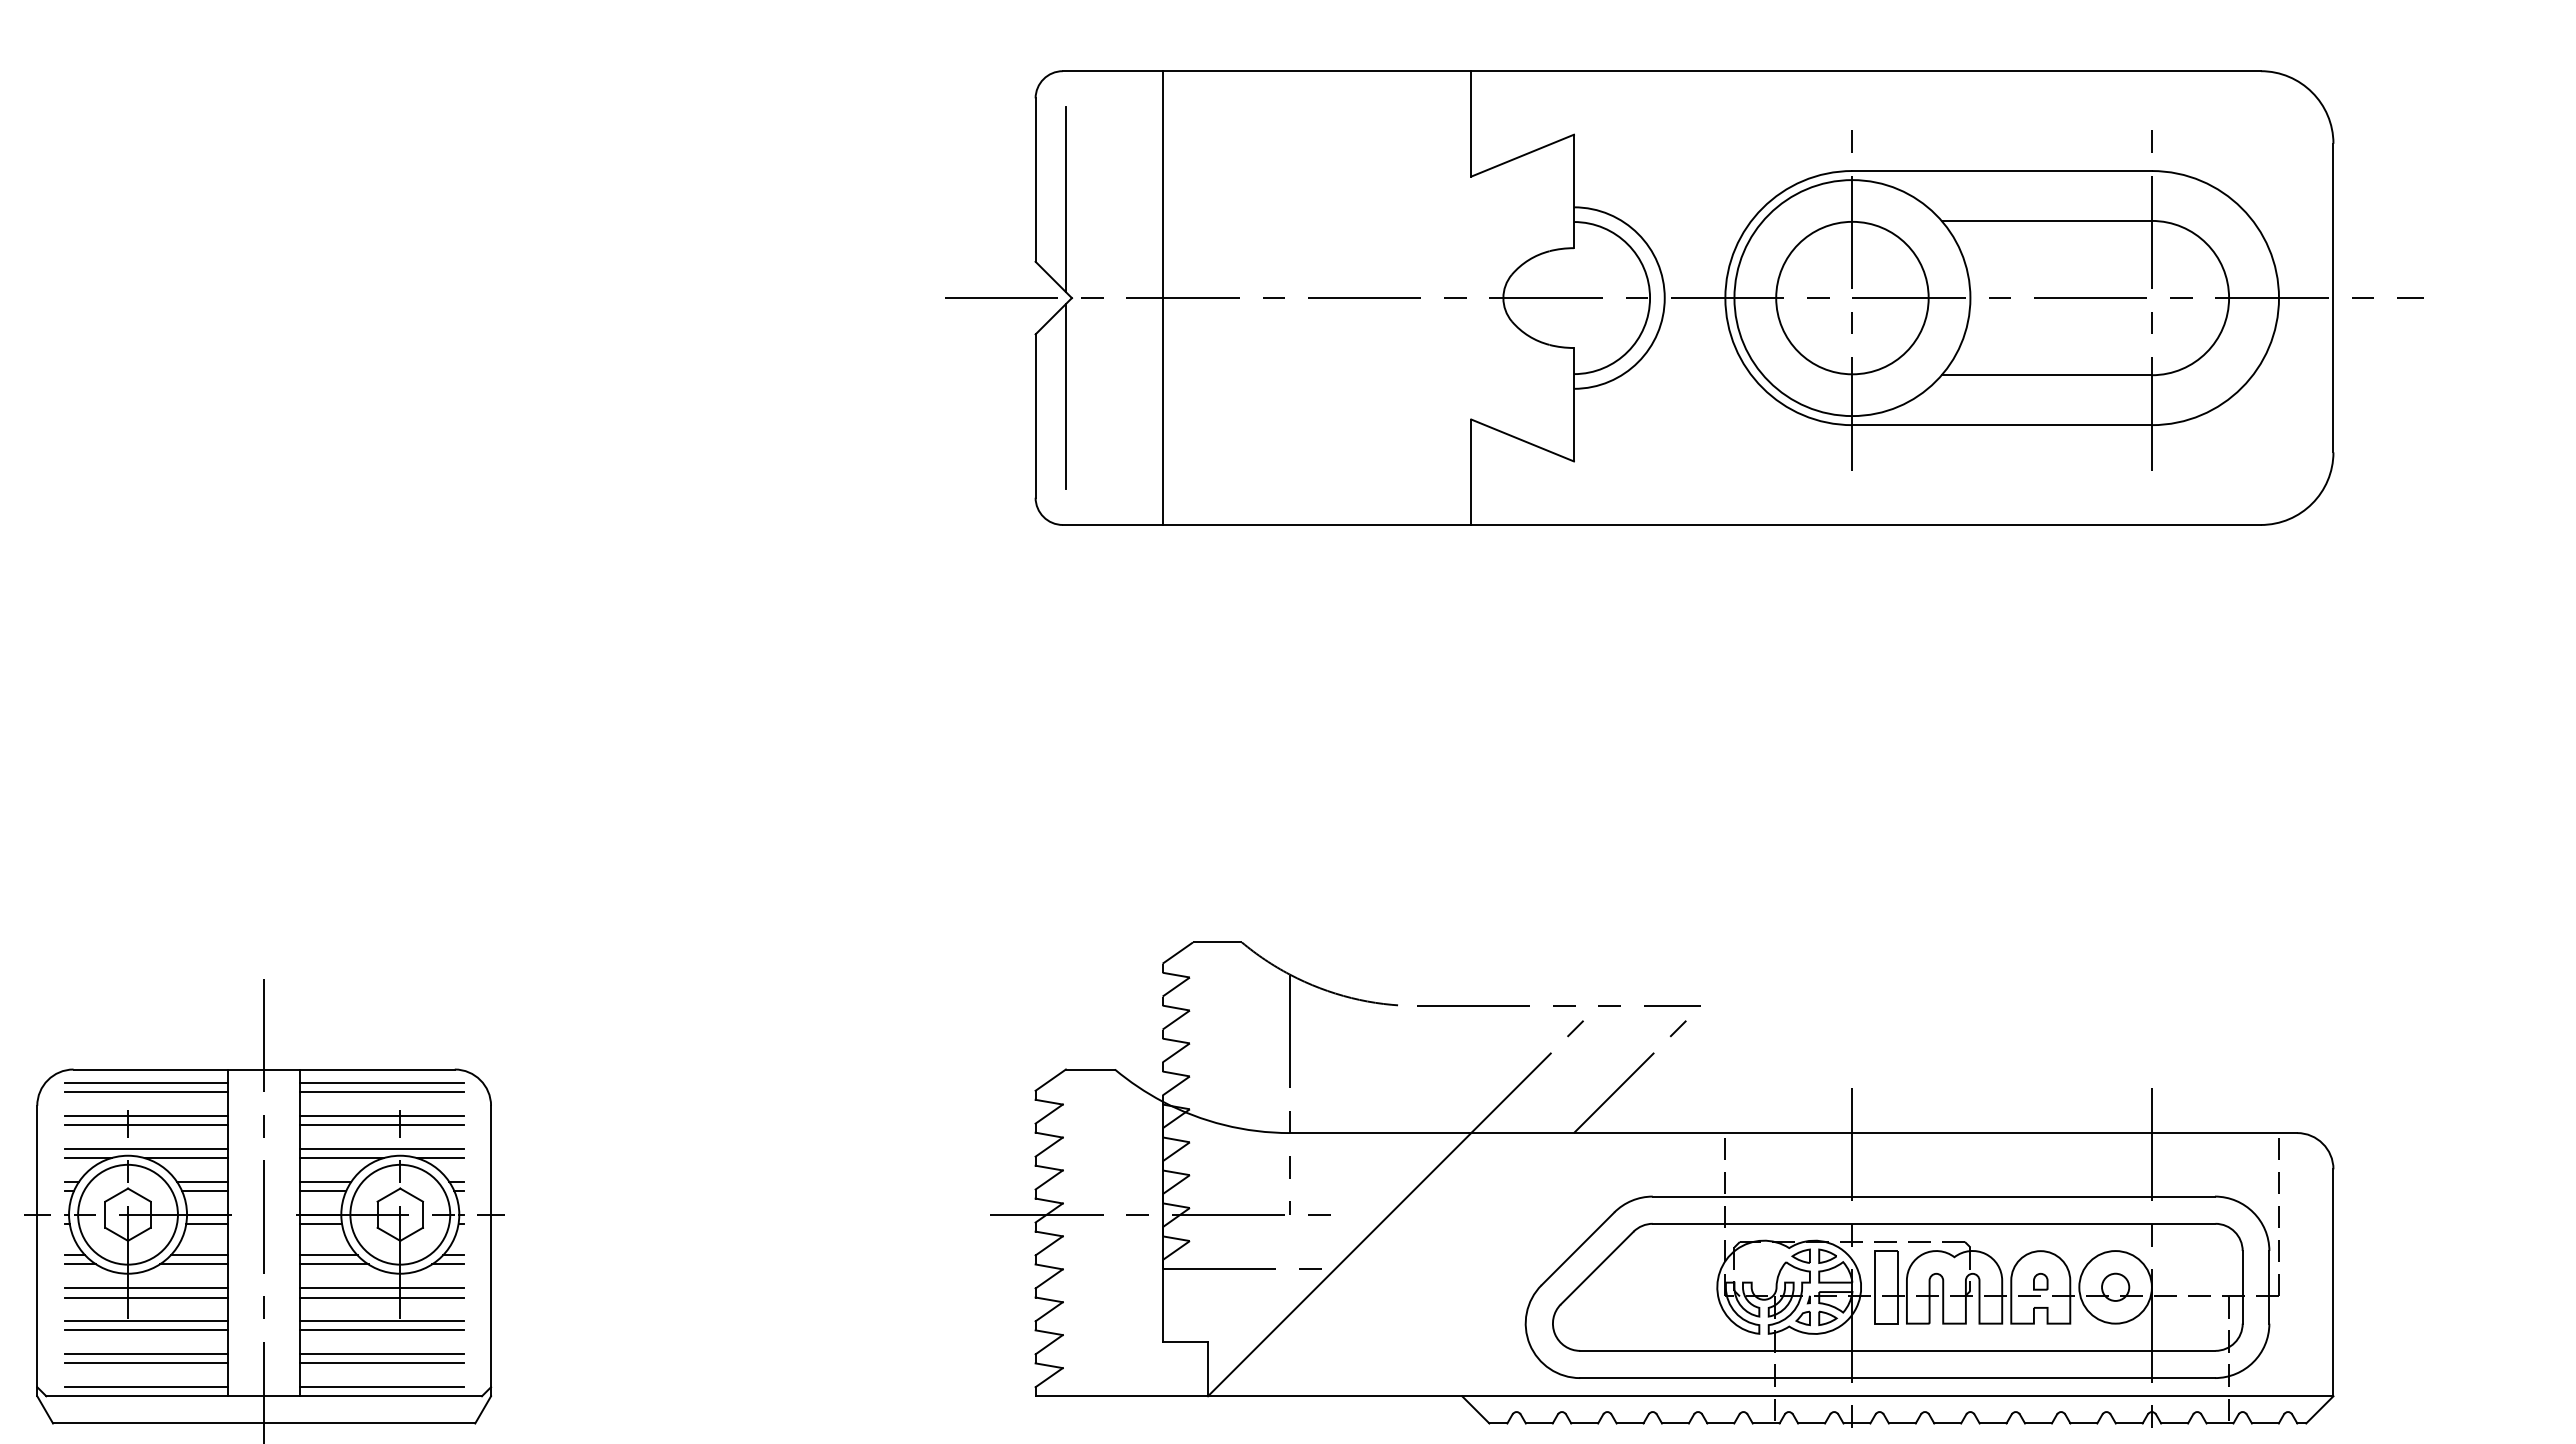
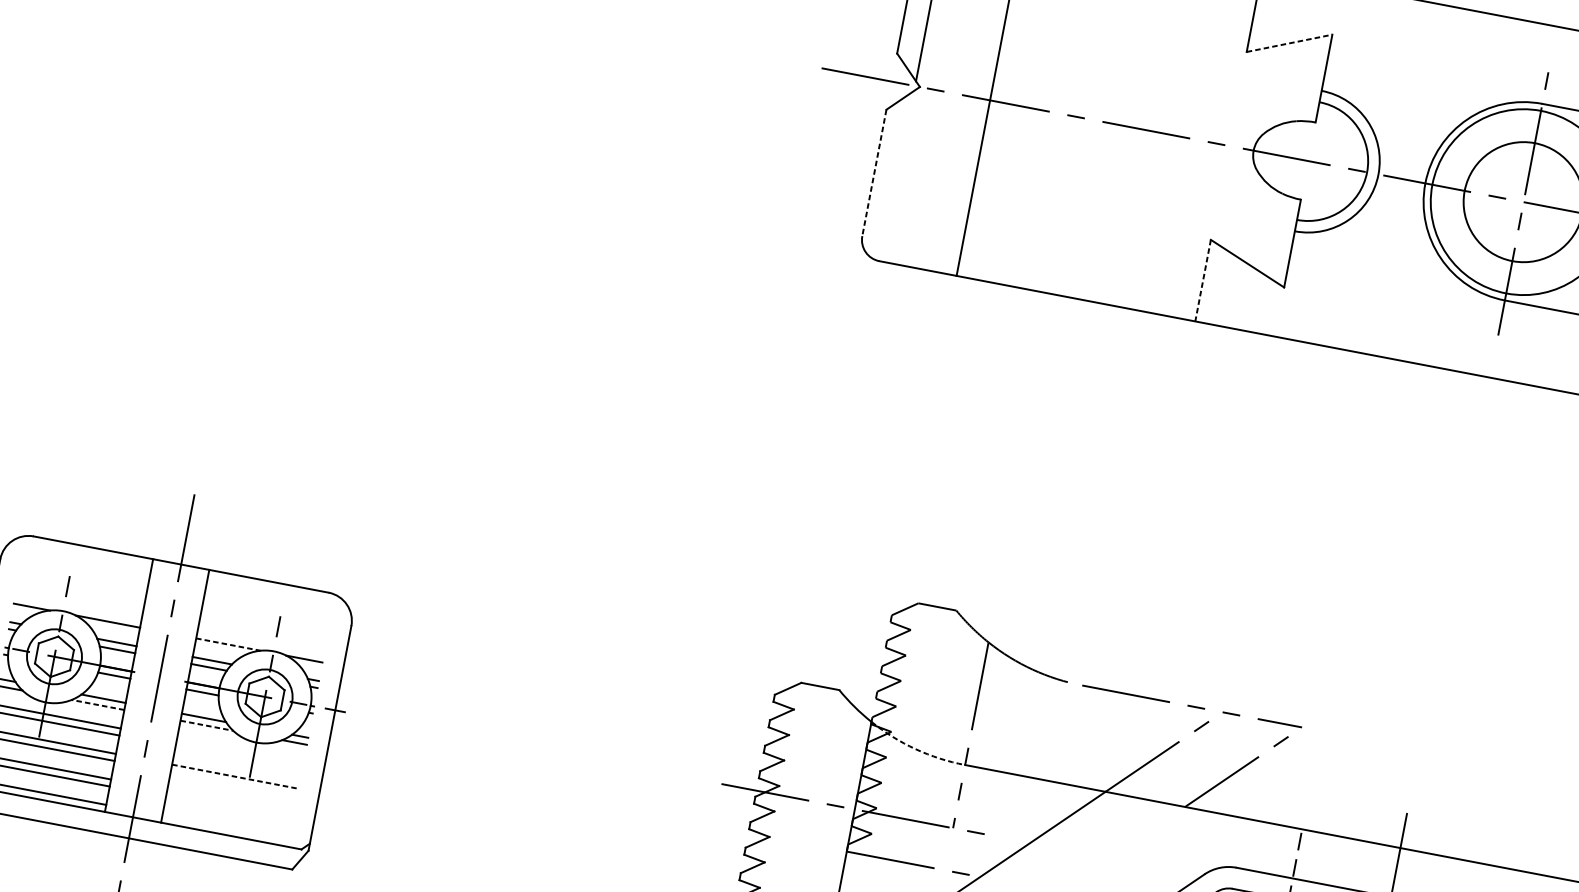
line: (1523, 155) -> (1290, 43), solid -> dashed
line: (1065, 396) -> (900, 162), removed
line: (1035, 416) -> (874, 173), solid -> dashed
line: (1471, 472) -> (1203, 280), solid -> dashed
line: (146, 1083) -> (88, 558), removed
line: (381, 1083) -> (269, 592), removed
line: (146, 1092) -> (86, 564), removed
line: (381, 1092) -> (268, 599), removed
line: (146, 1116) -> (83, 583), removed
line: (381, 1116) -> (265, 618), removed
line: (146, 1125) -> (81, 590), removed
line: (381, 1125) -> (263, 625), removed
arc: (1224, 1125) -> (915, 749), solid -> dashed
line: (146, 1149) -> (78, 609), removed
line: (381, 1149) -> (260, 643), removed
line: (342, 1158) -> (228, 644), solid -> dashed
circle: (127, 1214) -> (54, 656), size x0.7
circle: (400, 1214) -> (265, 696), size x0.7
line: (193, 1264) -> (97, 704), solid -> dashed
line: (335, 1264) -> (207, 725), solid -> dashed
line: (381, 1288) -> (239, 751), removed
line: (381, 1297) -> (238, 758), removed
line: (382, 1321) -> (235, 776), solid -> dashed
line: (381, 1330) -> (233, 783), removed
line: (381, 1354) -> (229, 802), removed
line: (381, 1363) -> (228, 809), removed
line: (381, 1387) -> (225, 827), removed

